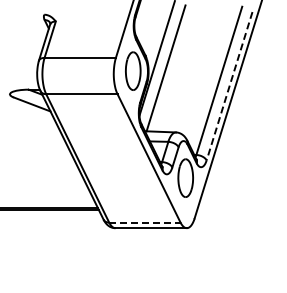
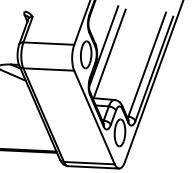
line: (229, 86) -> (154, 69), dashed -> solid
line: (144, 222) -> (89, 163), dashed -> solid

